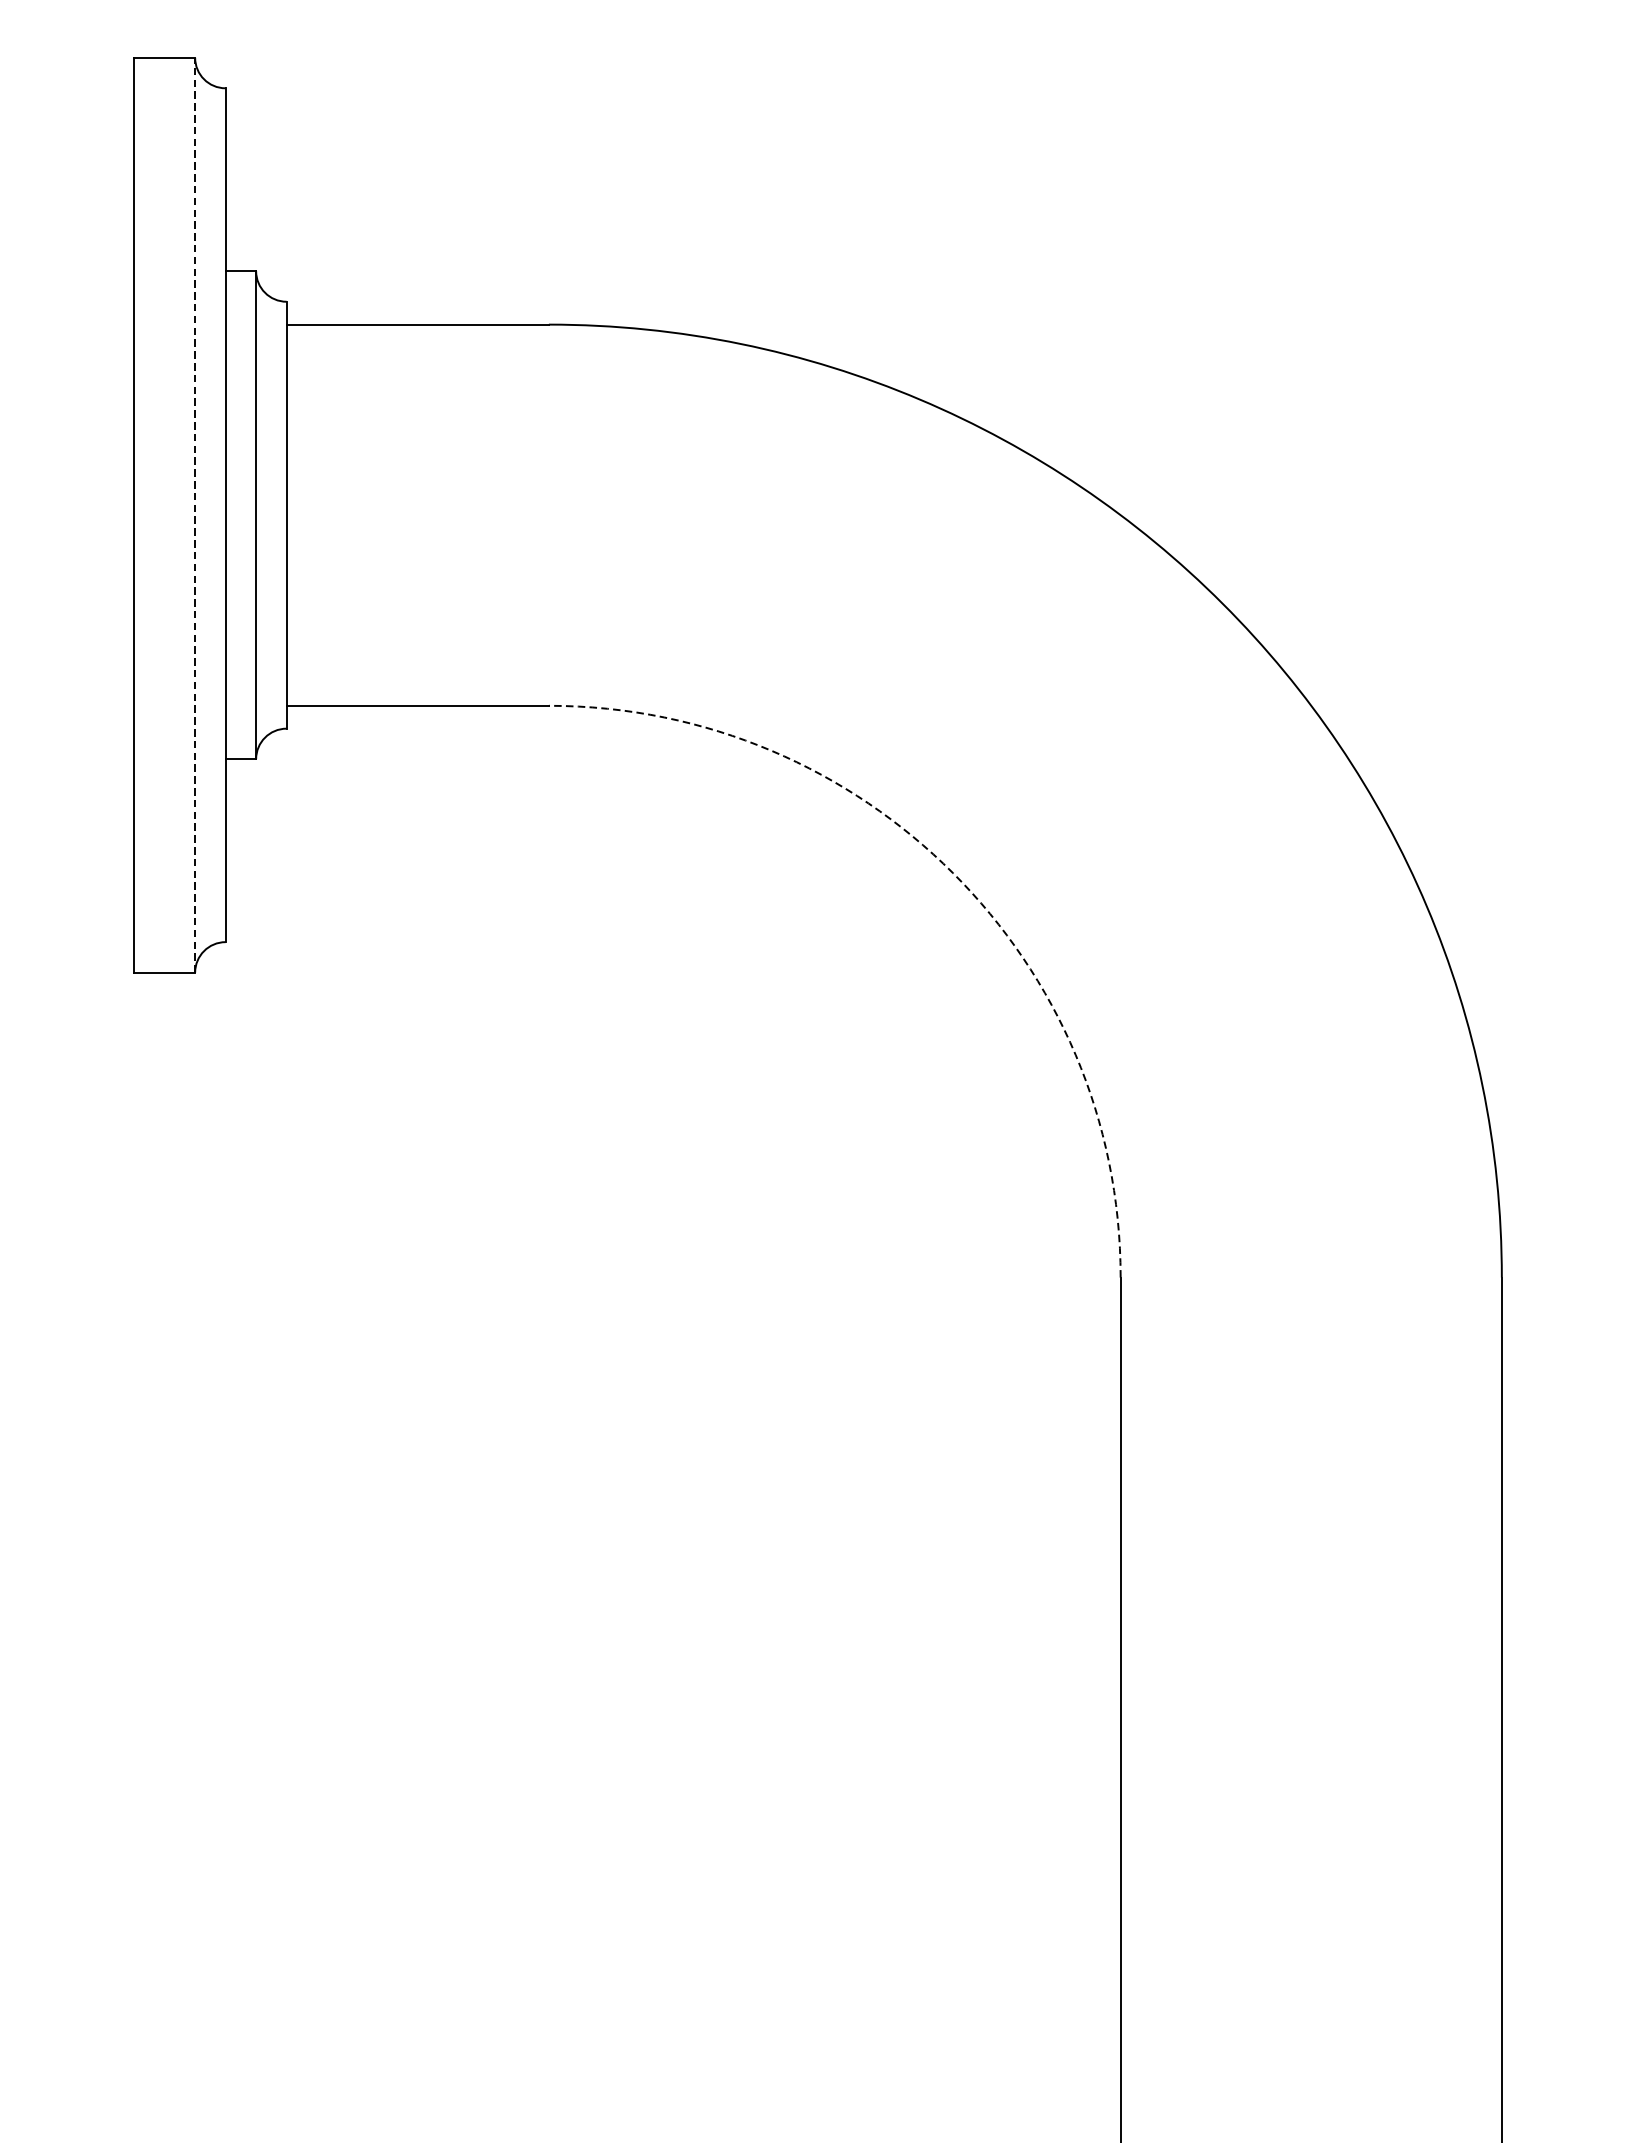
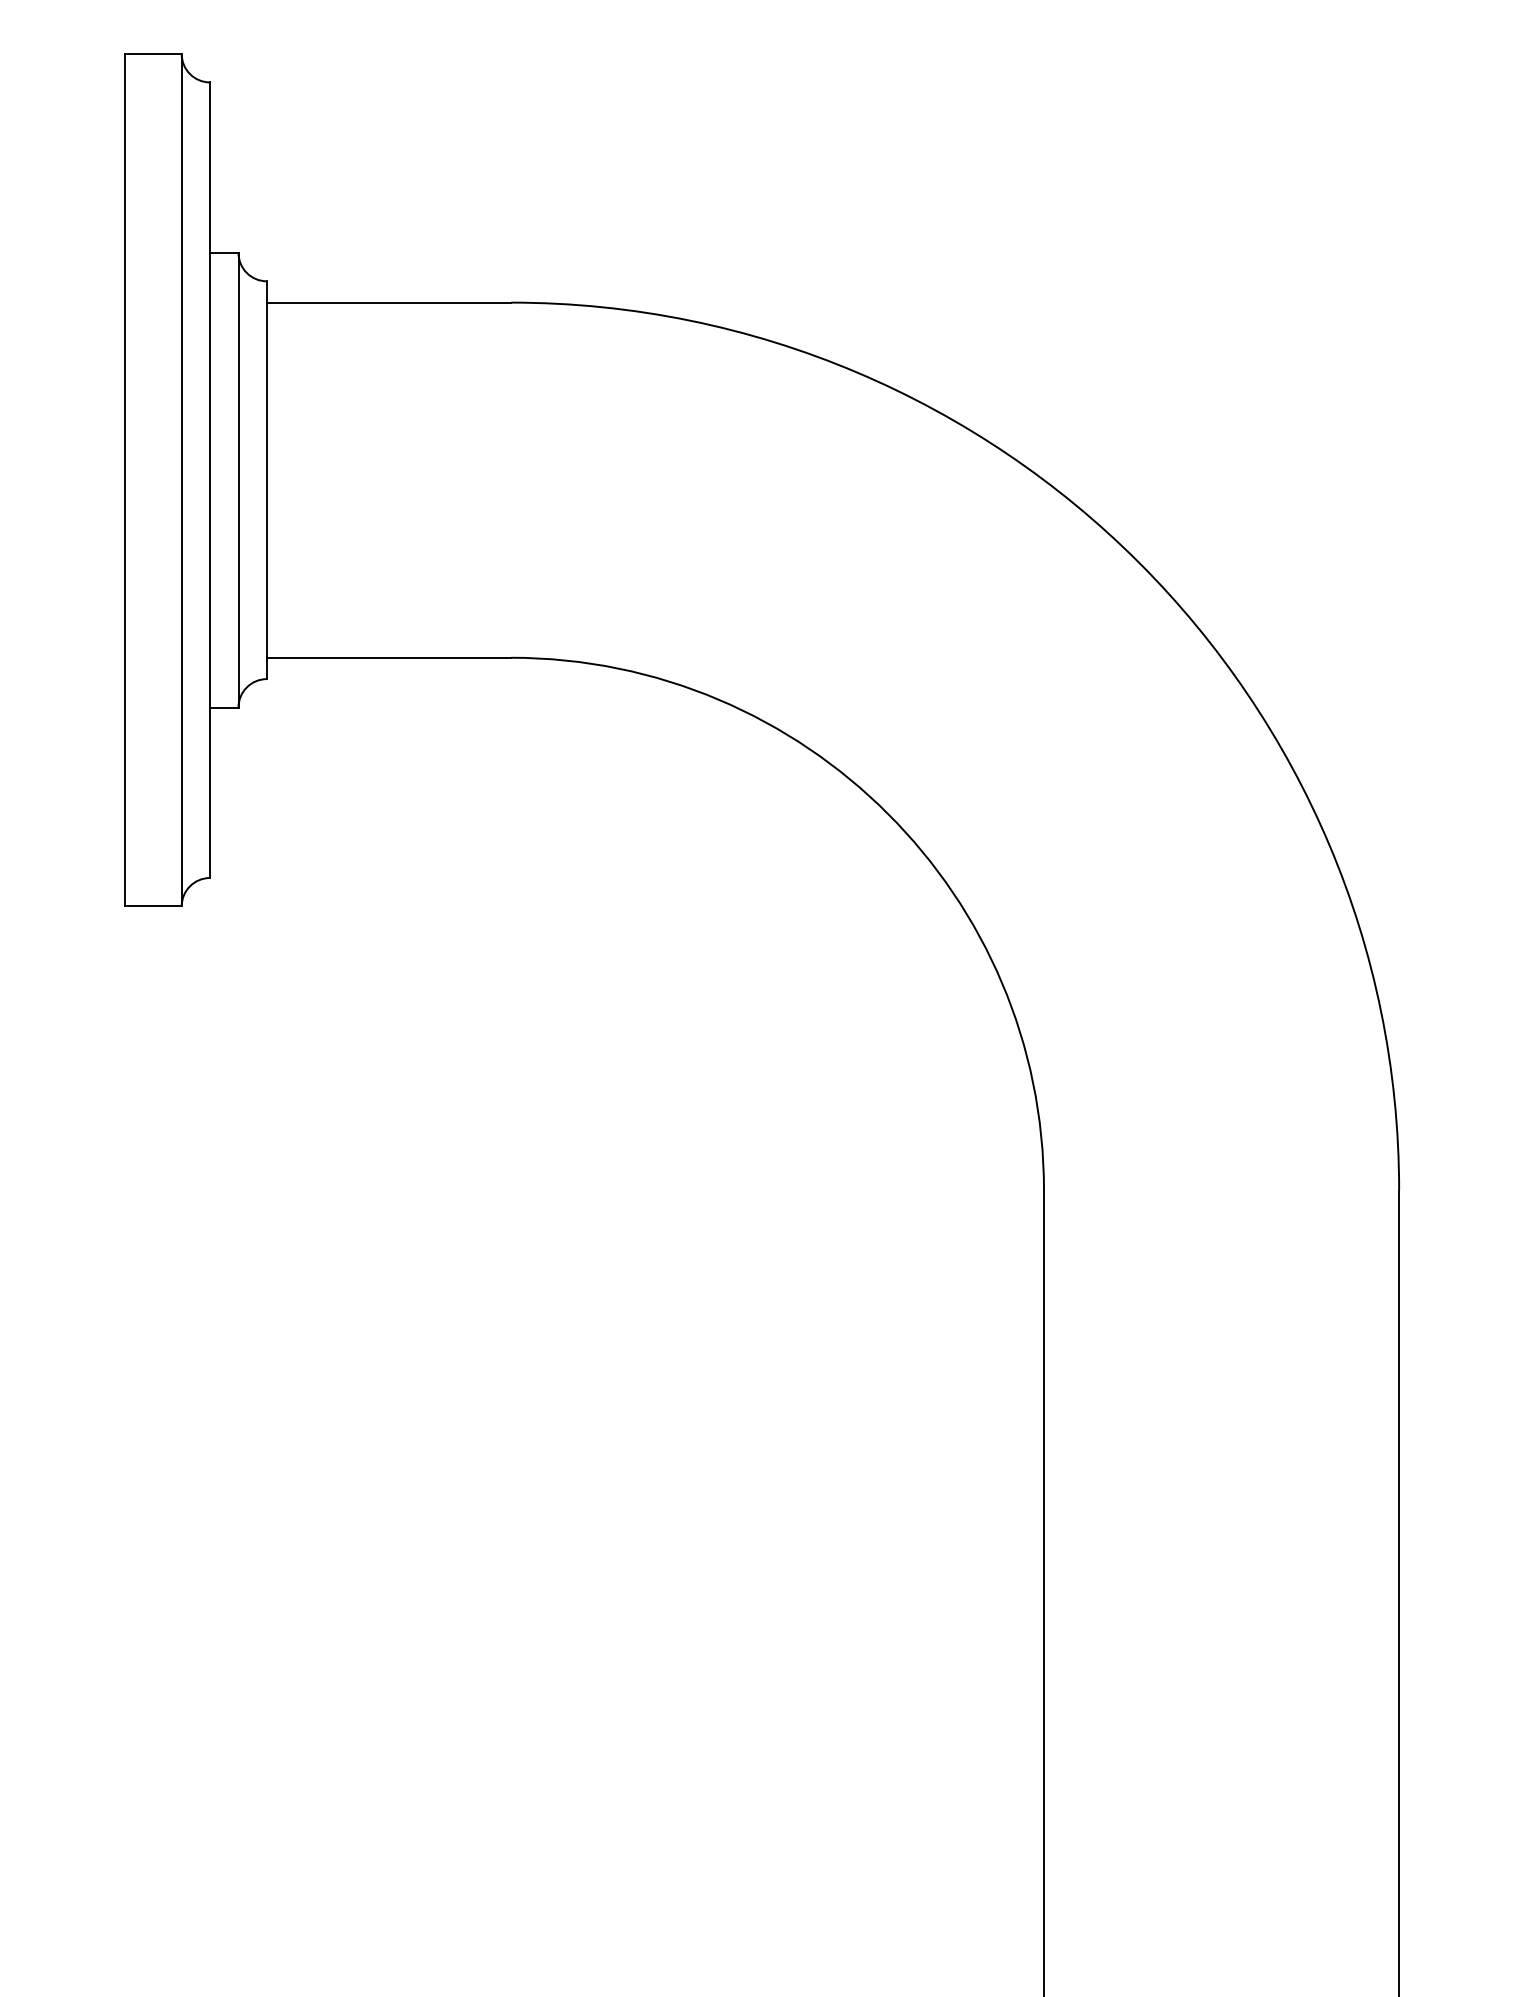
line: (194, 514) -> (181, 479), dashed -> solid
arc: (952, 872) -> (887, 813), dashed -> solid

